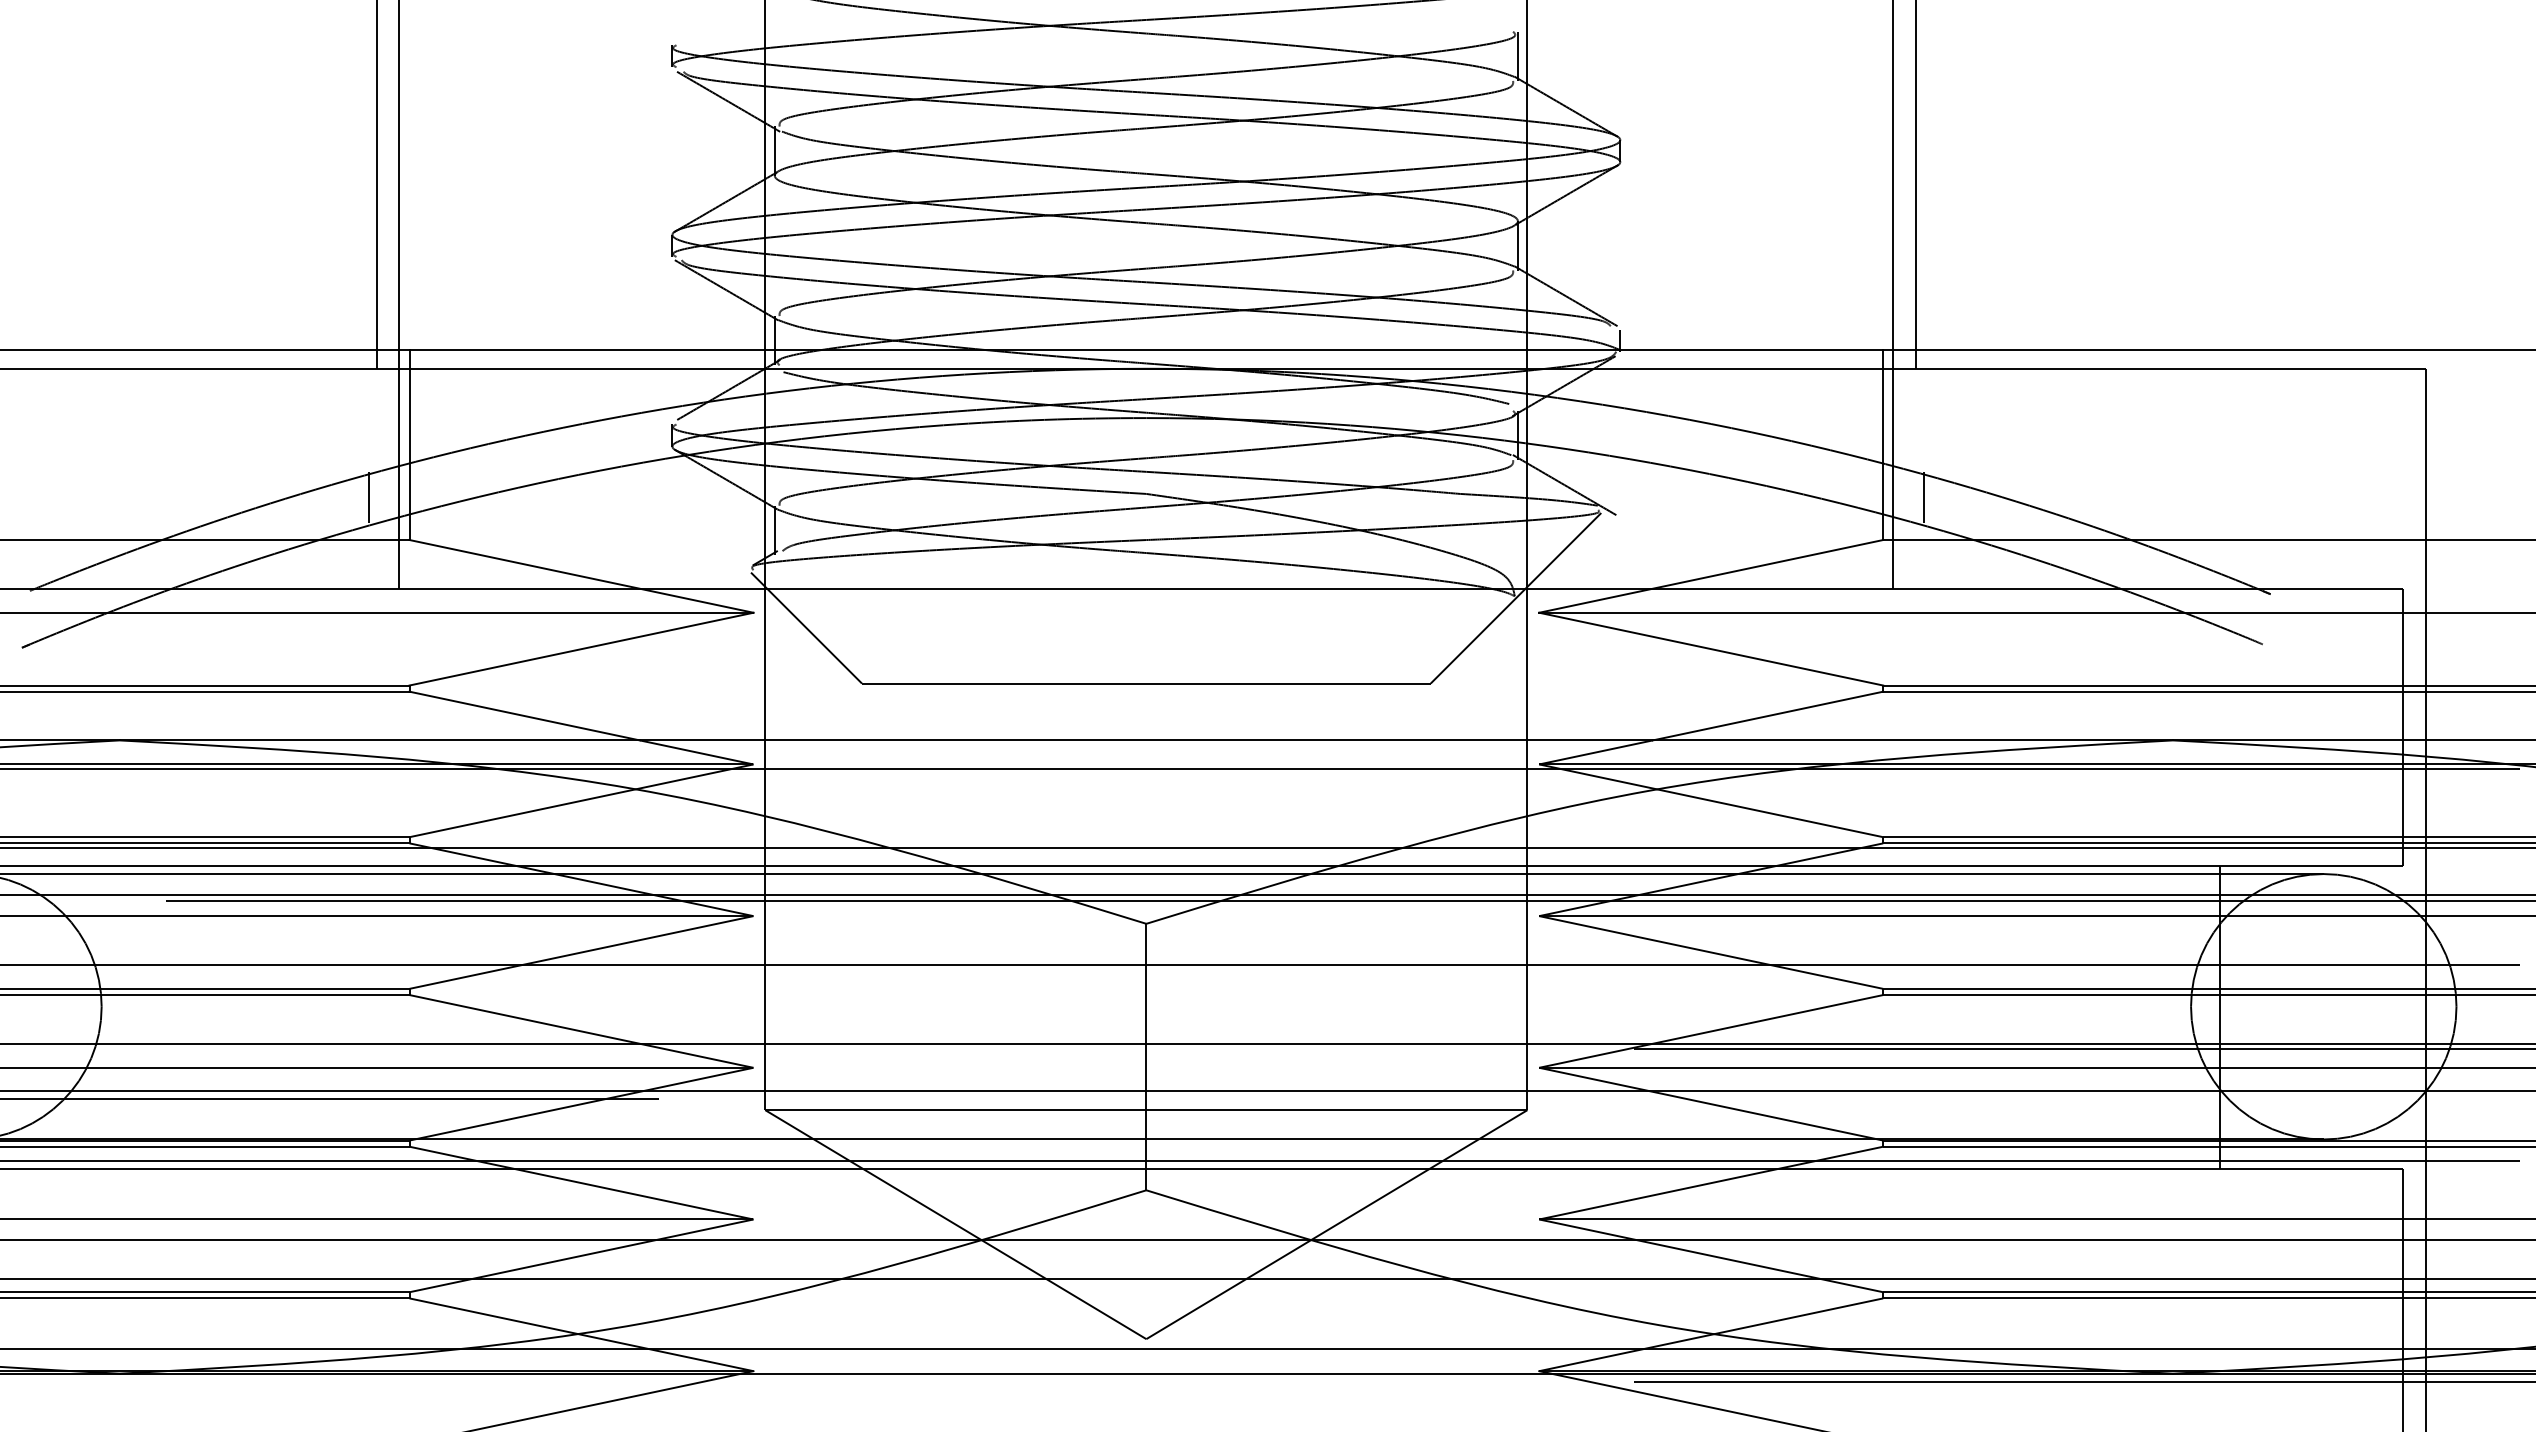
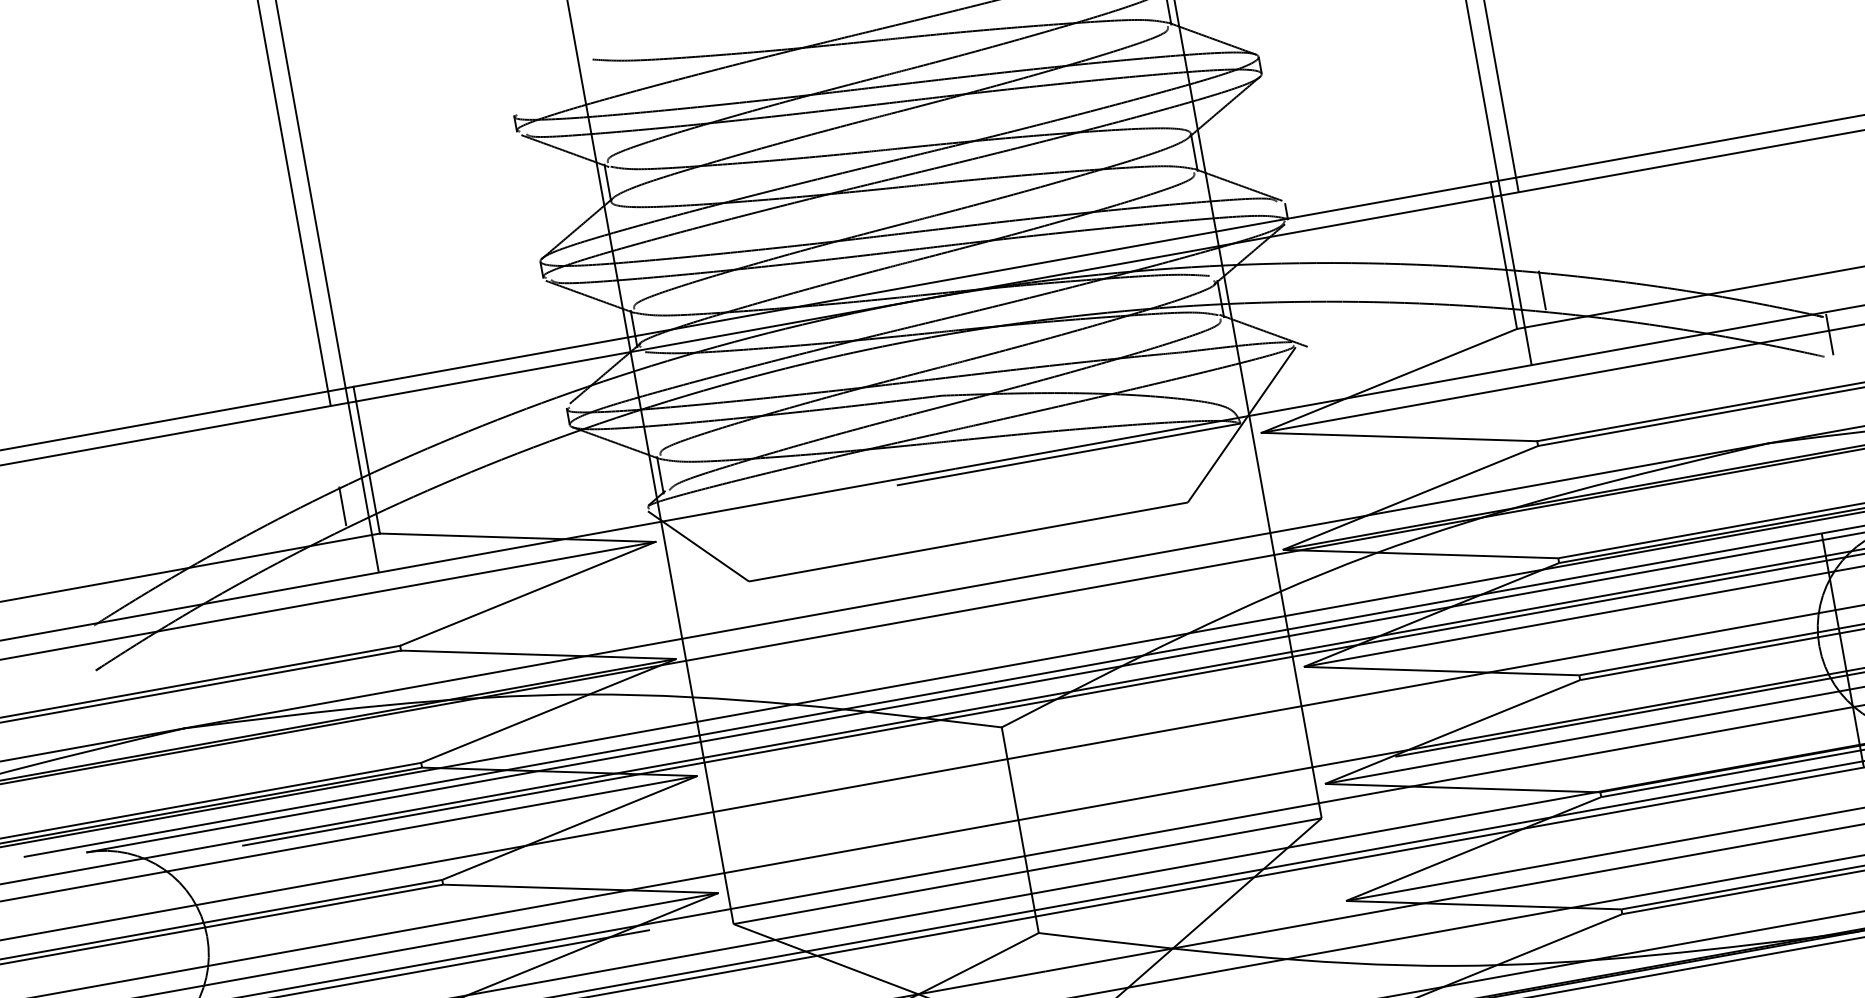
line: (1291, 596) -> (1068, 454), added
line: (2274, 617) -> (1829, 334), added

